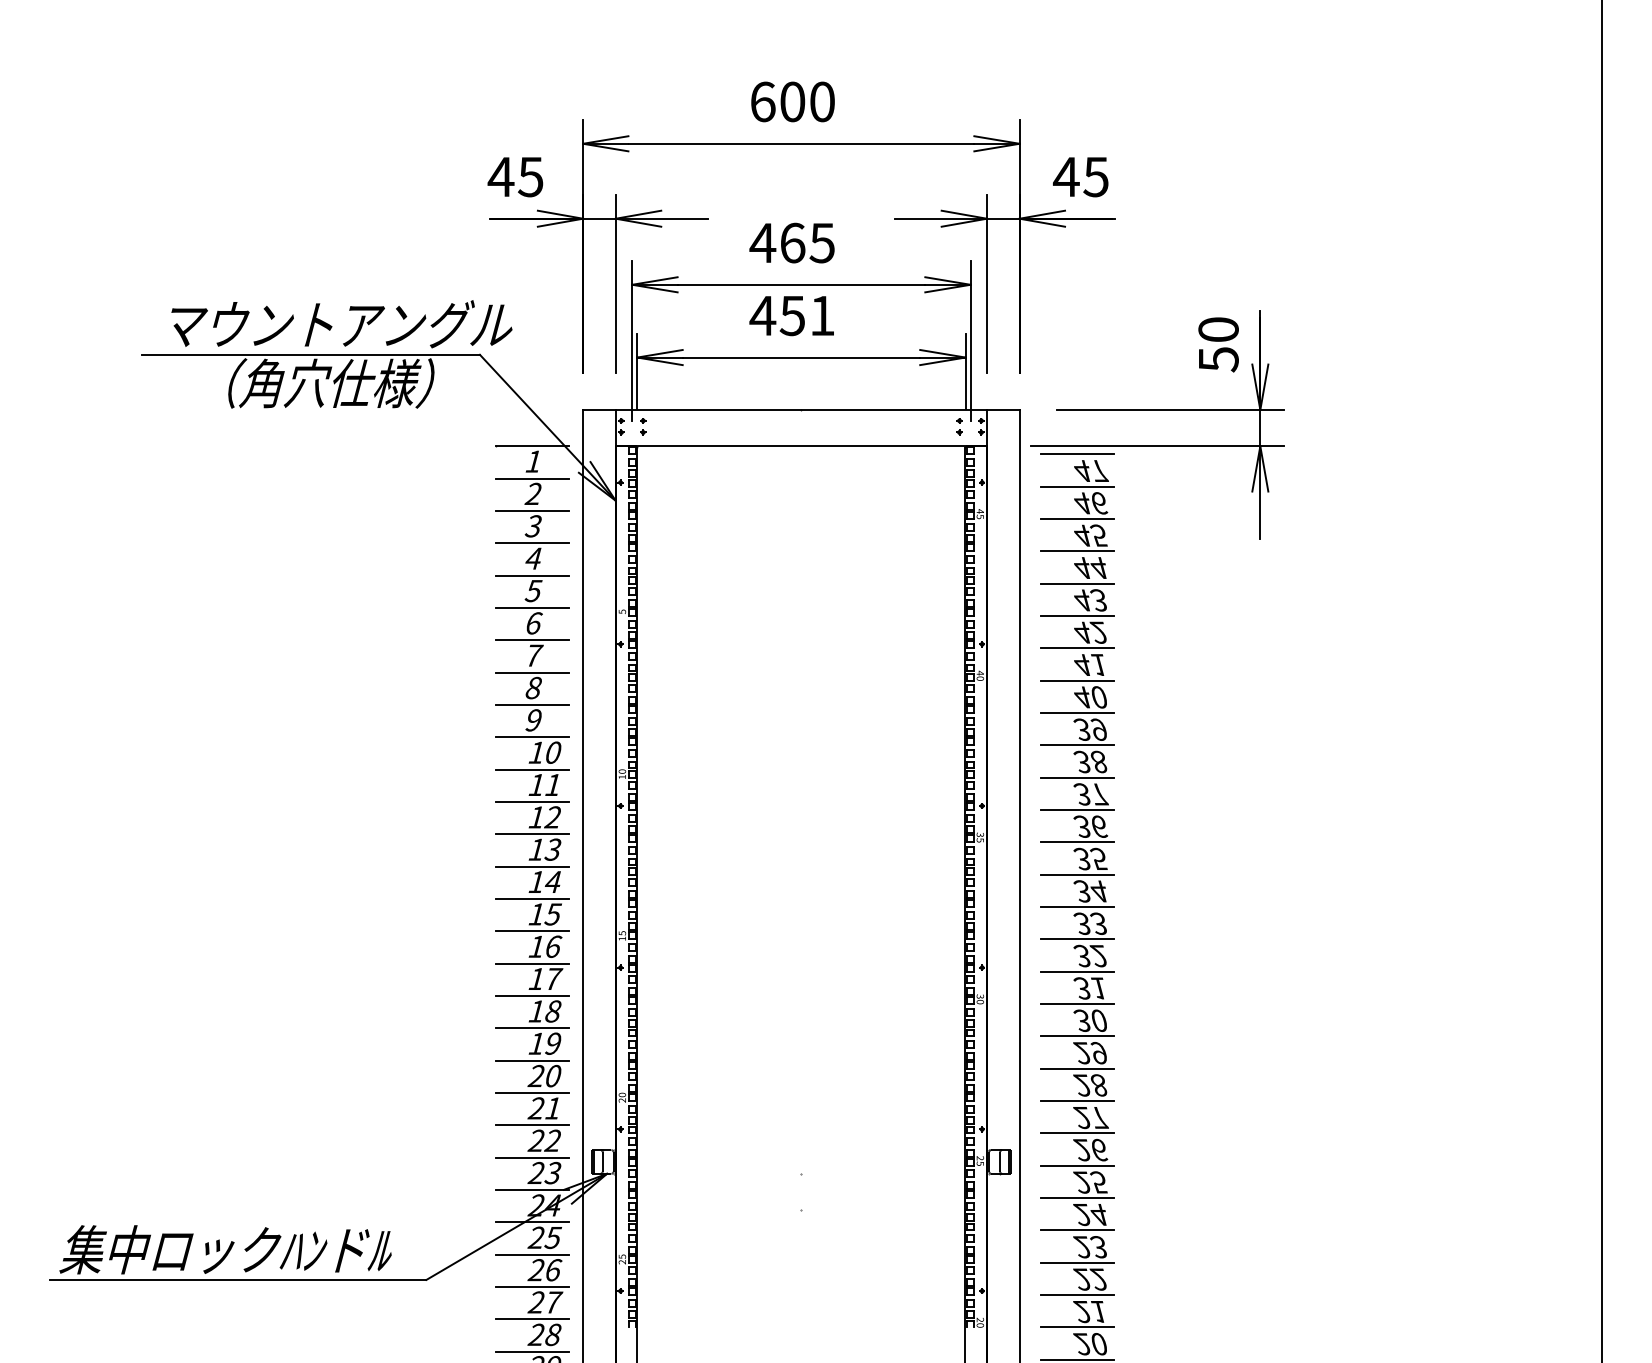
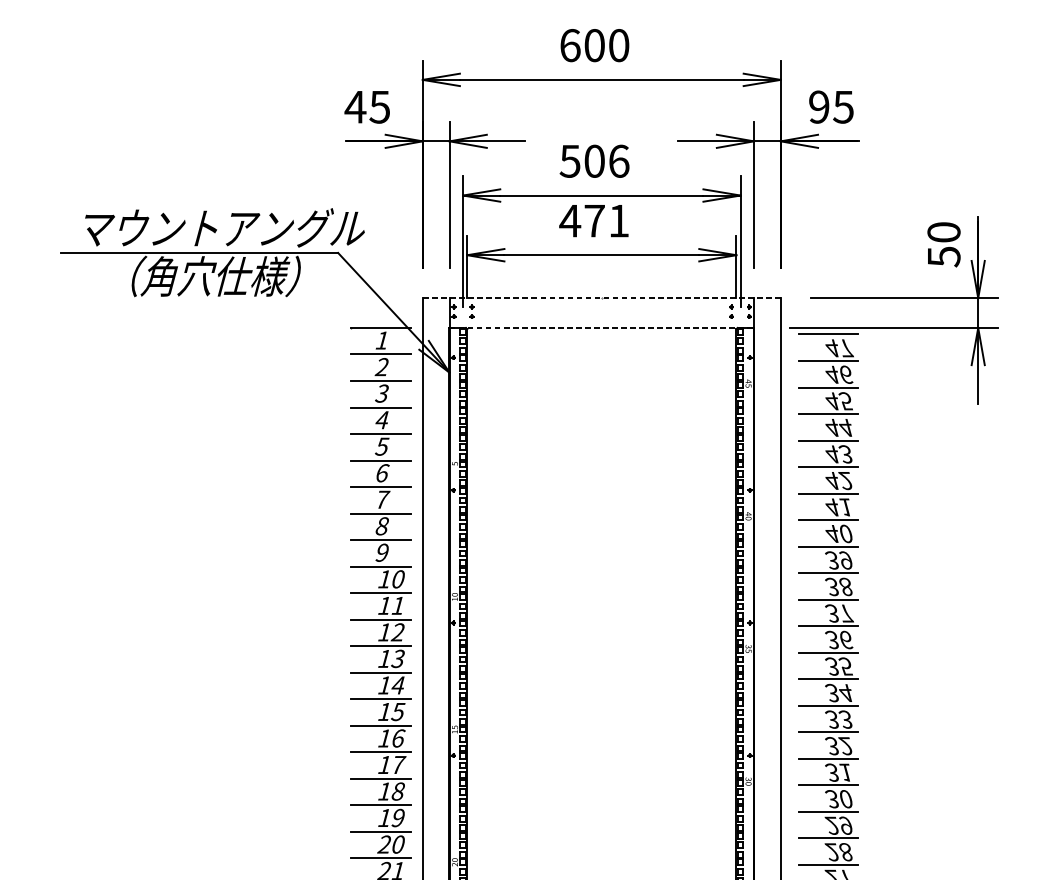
text: (1065, 176) -> (818, 106), 45 -> 95
text: (792, 242) -> (594, 160), 465 -> 506
text: (792, 316) -> (594, 221), 451 -> 471
line: (800, 409) -> (601, 297), solid -> dashed
line: (801, 446) -> (601, 328), solid -> dashed

